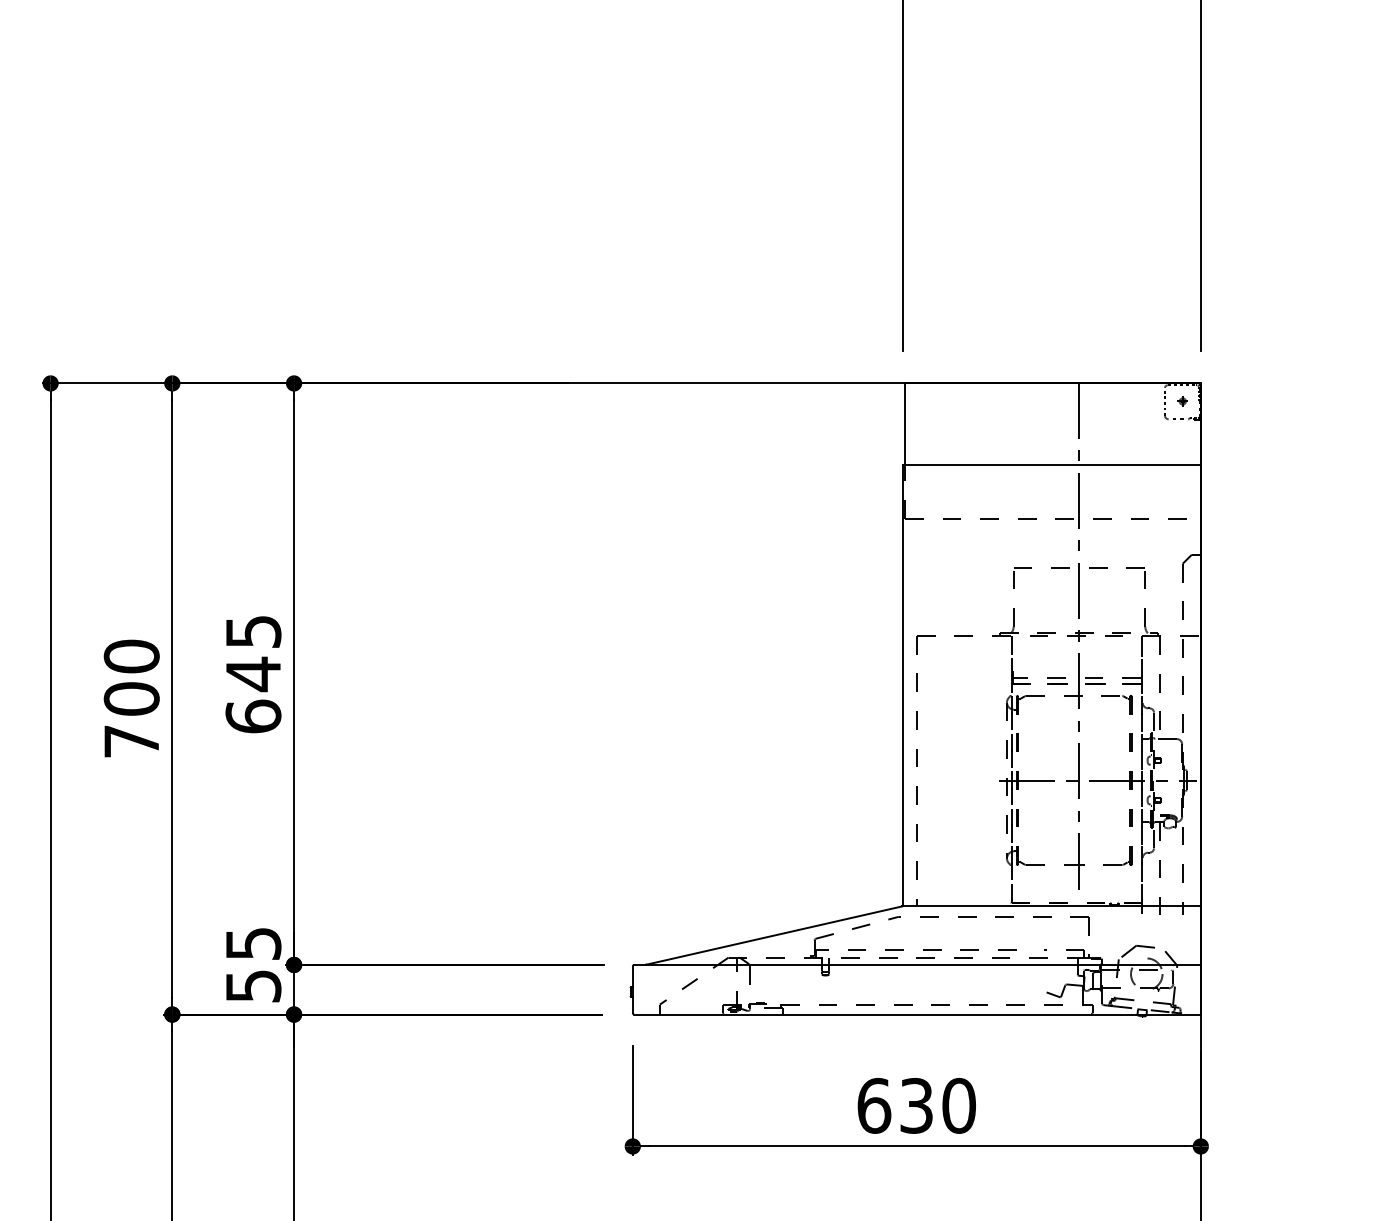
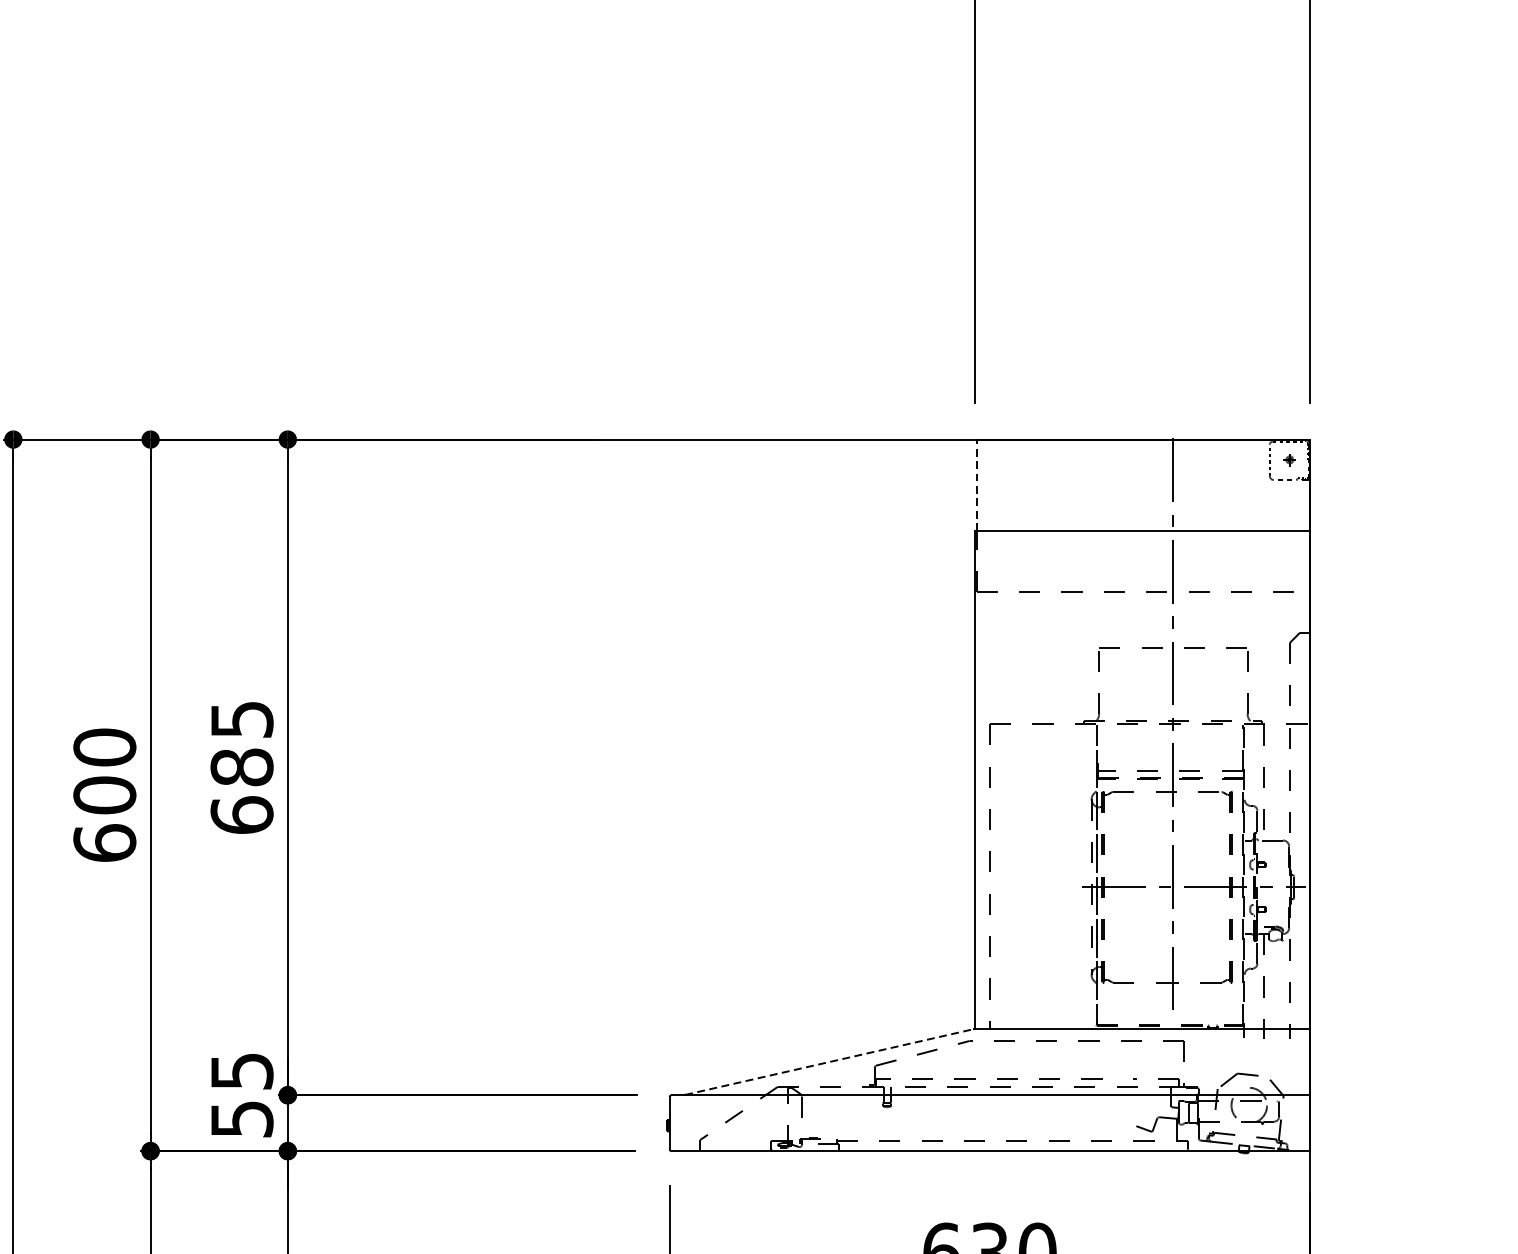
line: (905, 424) -> (977, 485), solid -> dashed
text: (253, 674) -> (242, 767), 645 -> 685
text: (131, 740) -> (104, 842), 700 -> 600
line: (774, 935) -> (829, 1062), solid -> dashed

